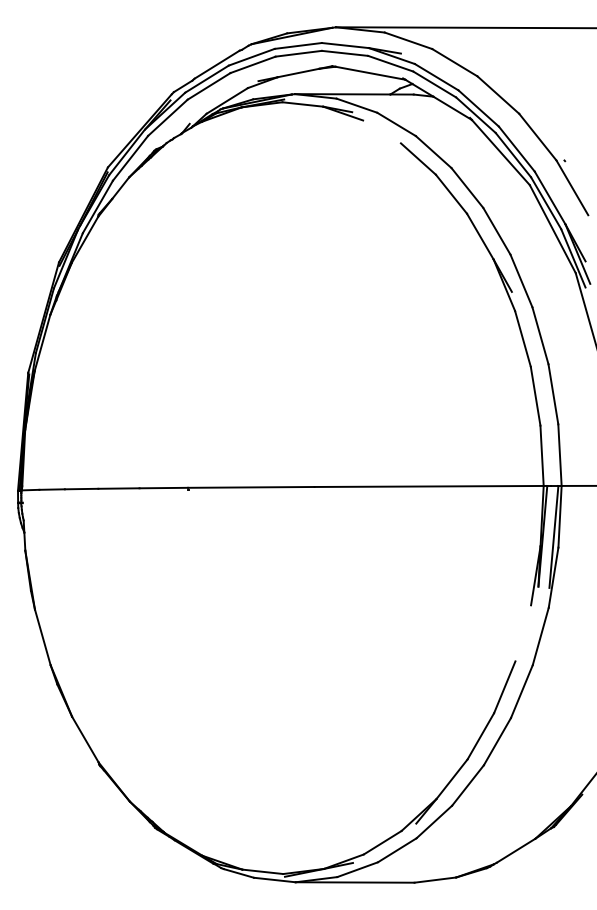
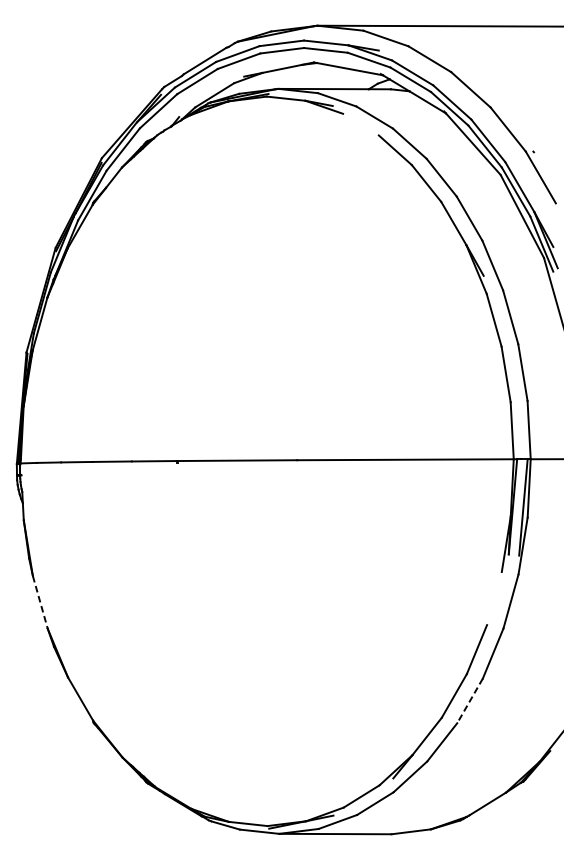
line: (42, 637) -> (40, 602), solid -> dashed
line: (497, 742) -> (470, 701), solid -> dashed

